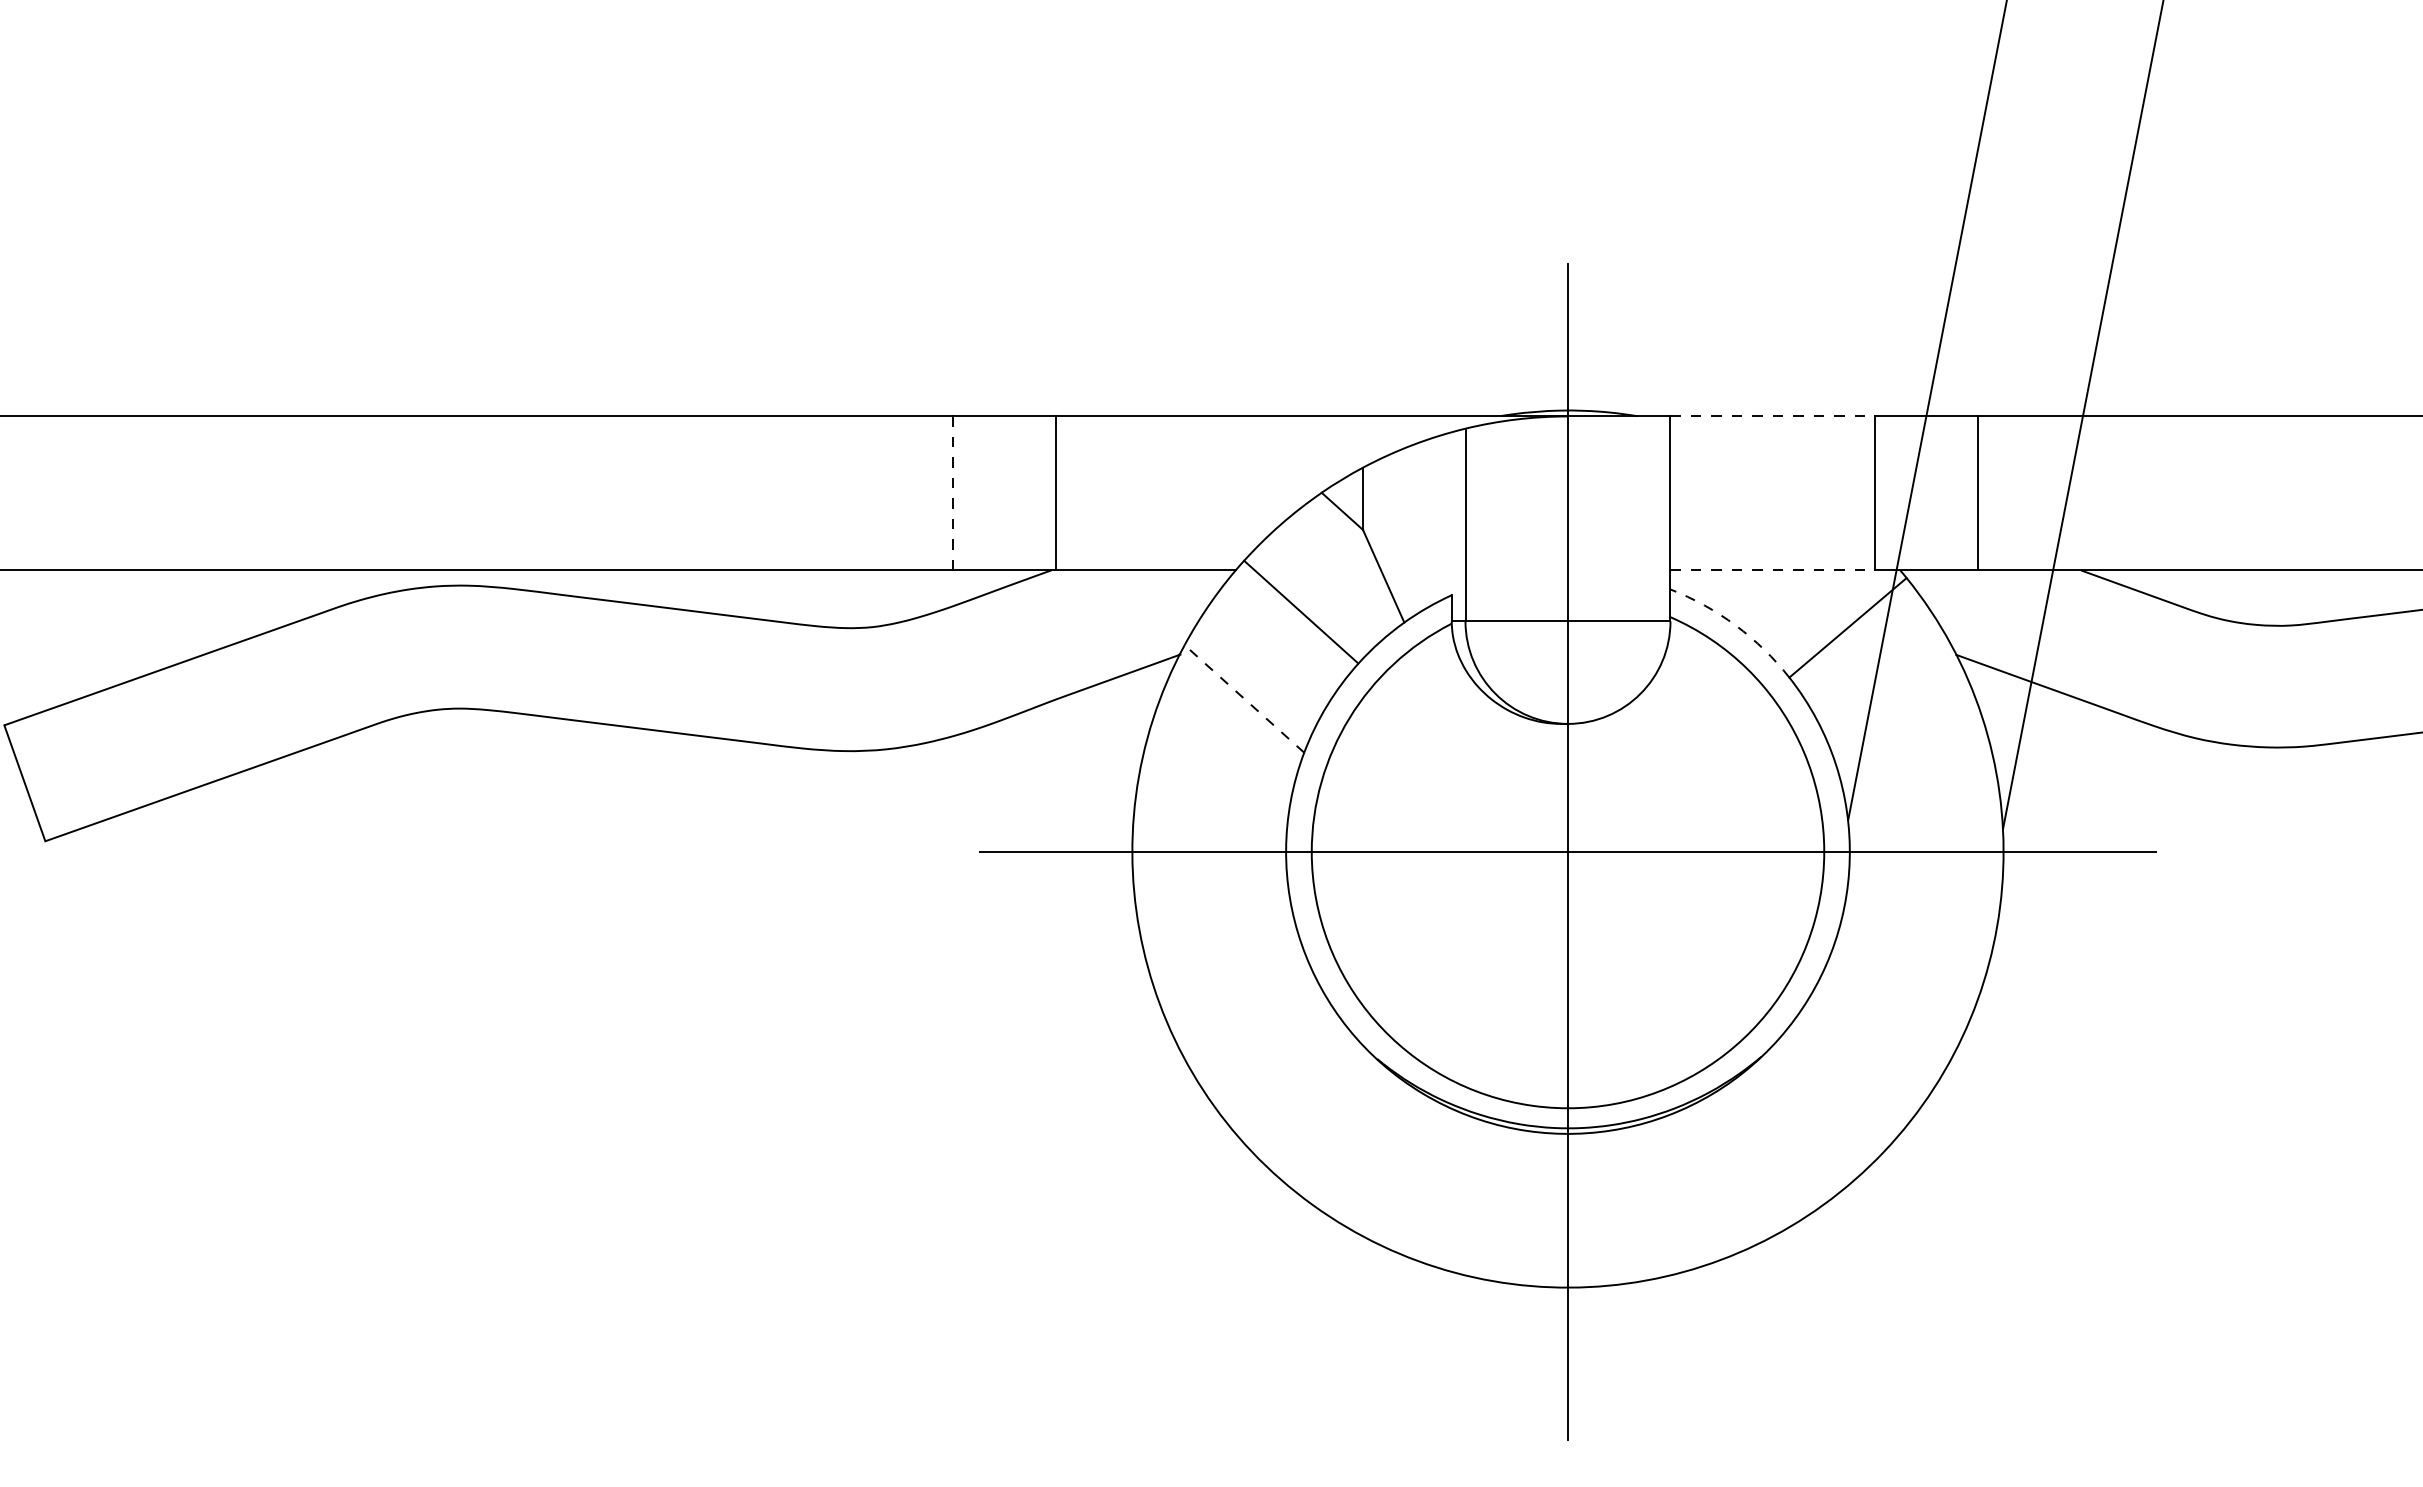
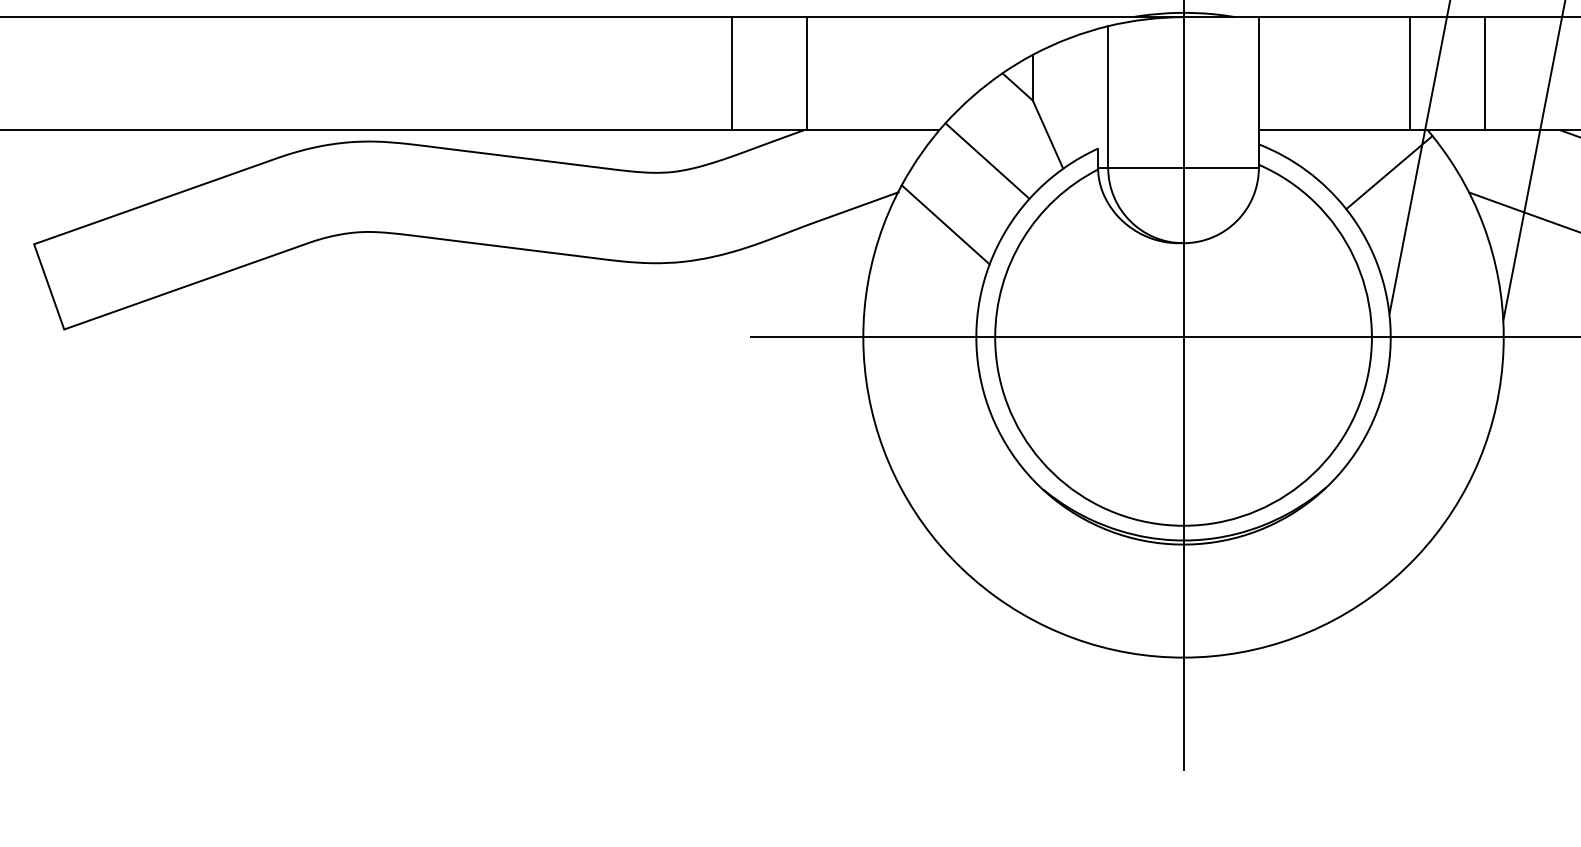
line: (1773, 416) -> (1334, 17), dashed -> solid
line: (953, 493) -> (731, 73), dashed -> solid
line: (1773, 570) -> (1334, 130), dashed -> solid
arc: (1735, 625) -> (1306, 170), dashed -> solid
line: (1244, 698) -> (945, 224), dashed -> solid

